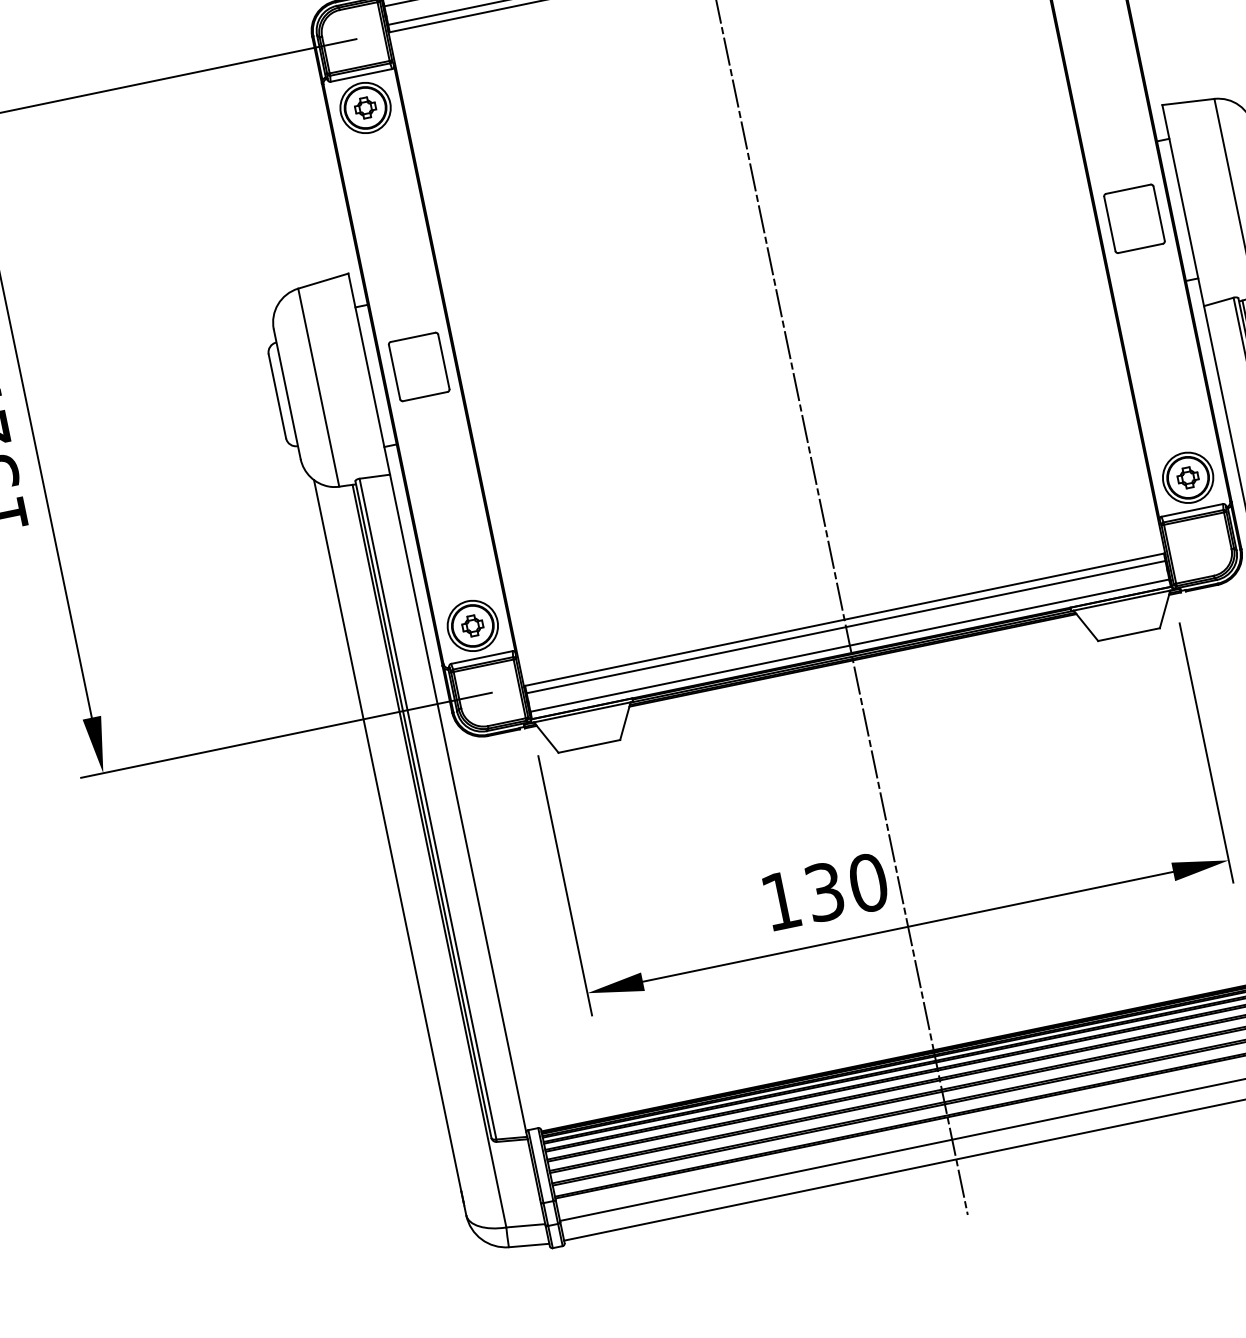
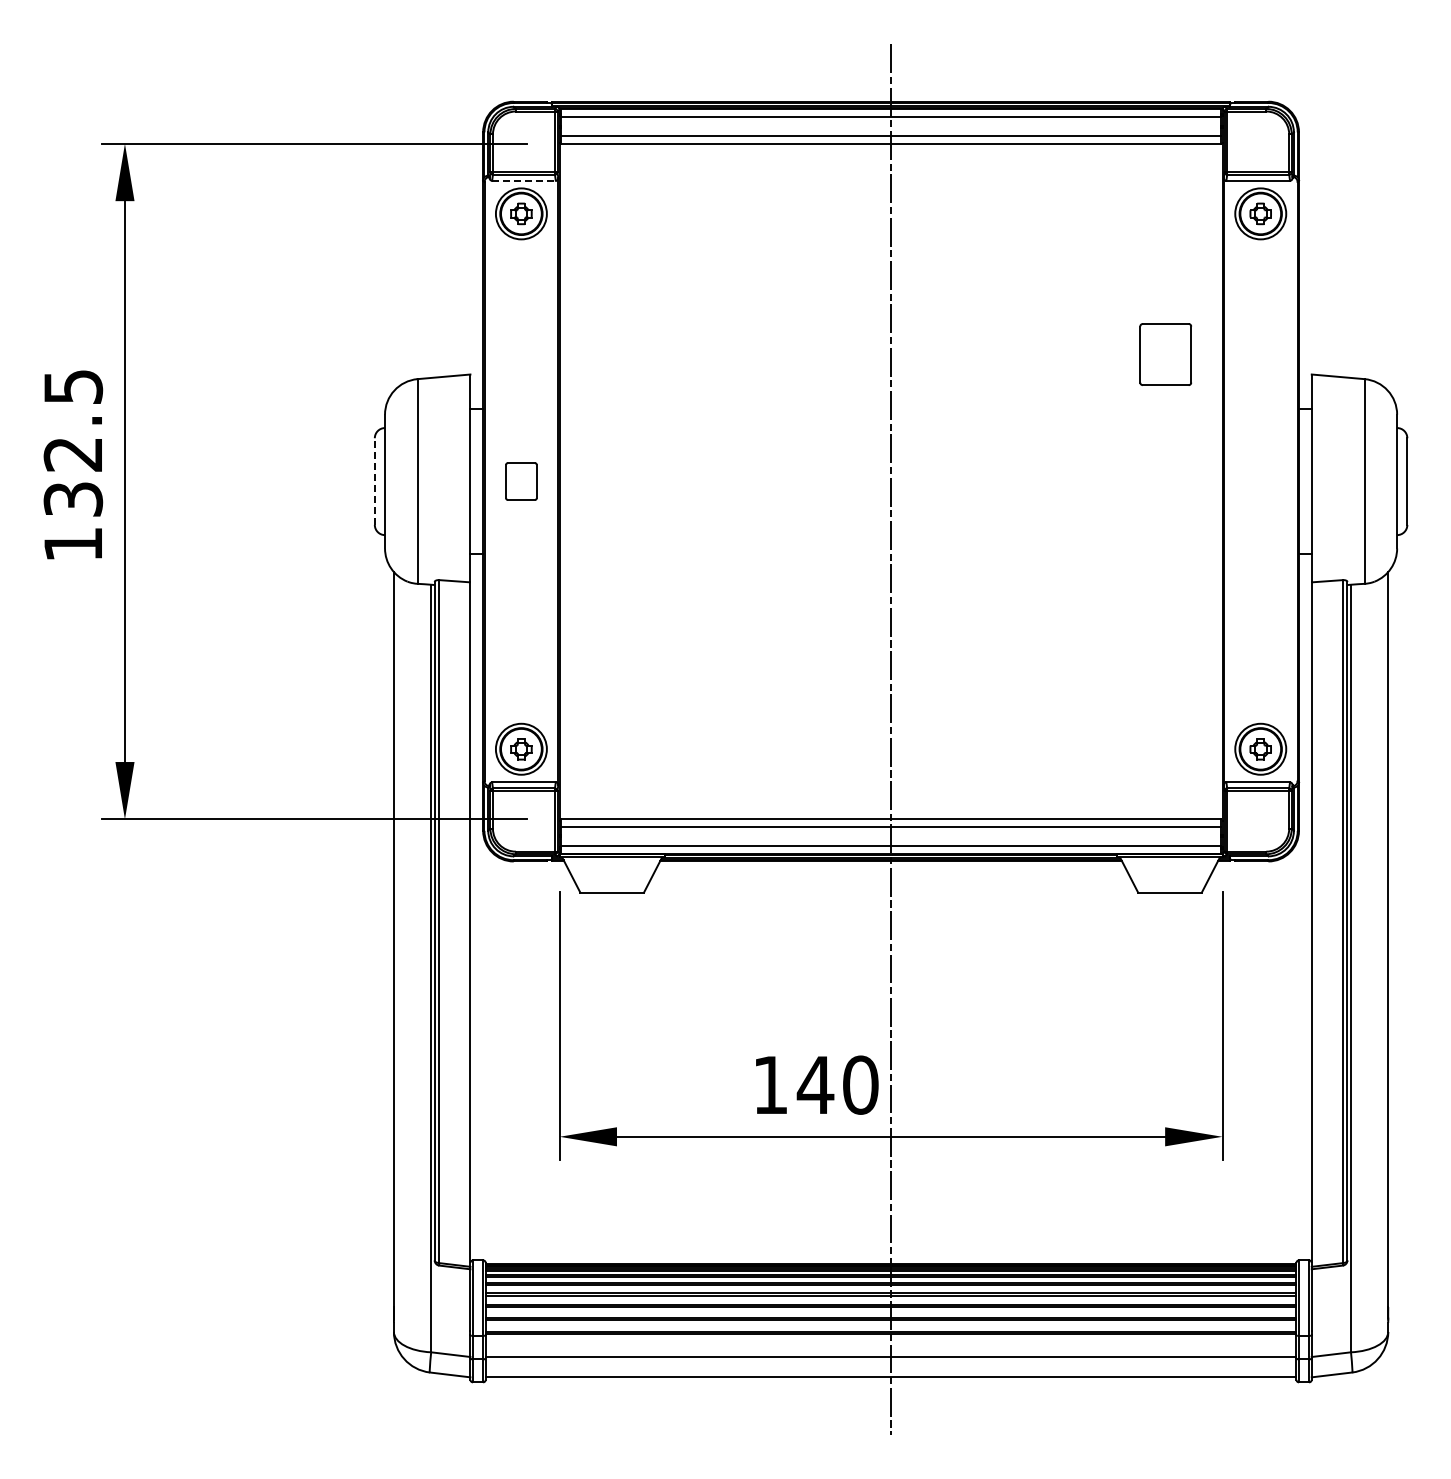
line: (360, 75) -> (523, 180), solid -> dashed
part: (1134, 218) -> (1165, 354), moved
part: (419, 366) -> (521, 481), size x0.6
line: (277, 396) -> (374, 481), solid -> dashed
text: (824, 891) -> (815, 1084), 130 -> 140

